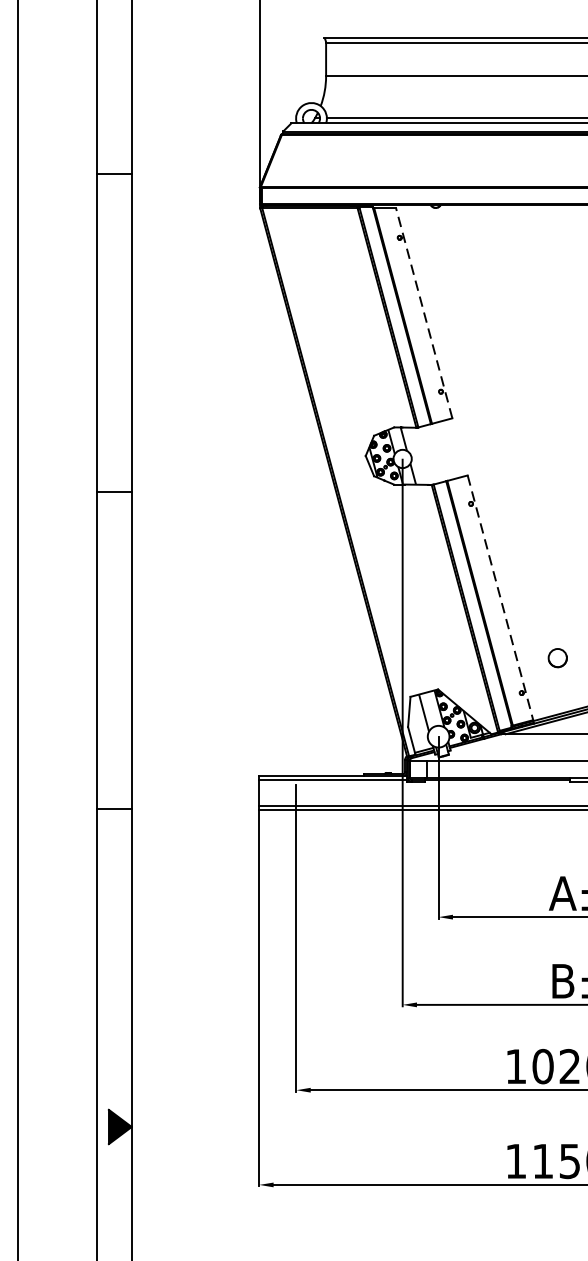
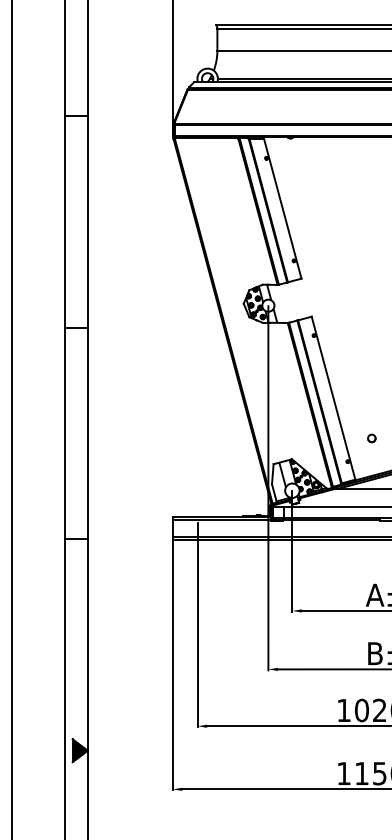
line: (423, 313) -> (282, 208), dashed -> solid
line: (500, 598) -> (333, 398), dashed -> solid
part: (557, 658) -> (371, 438), size x0.62

